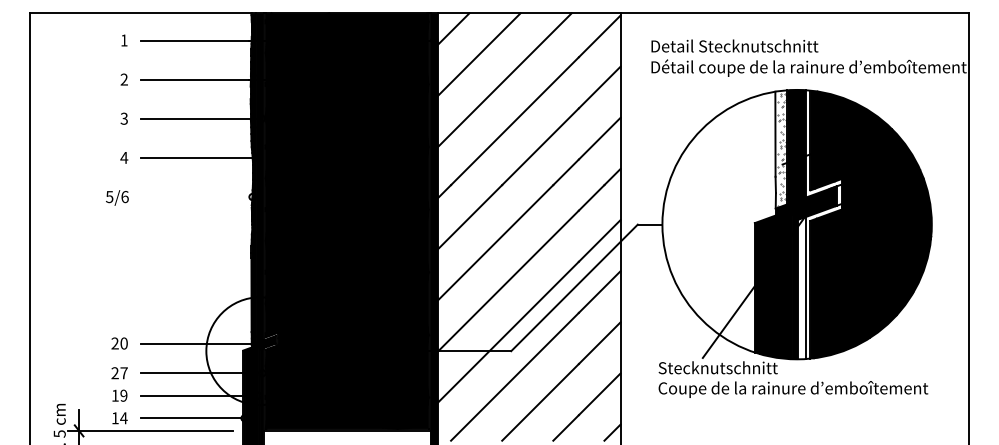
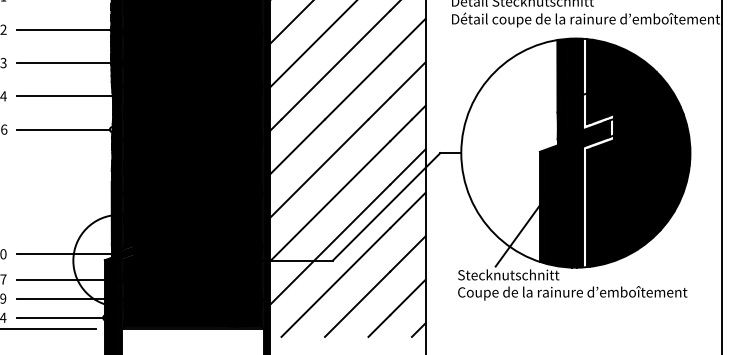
fill: (781, 149) -> (562, 89), added
line: (194, 197) -> (63, 130), added
fill: (801, 288) -> (579, 207), added

